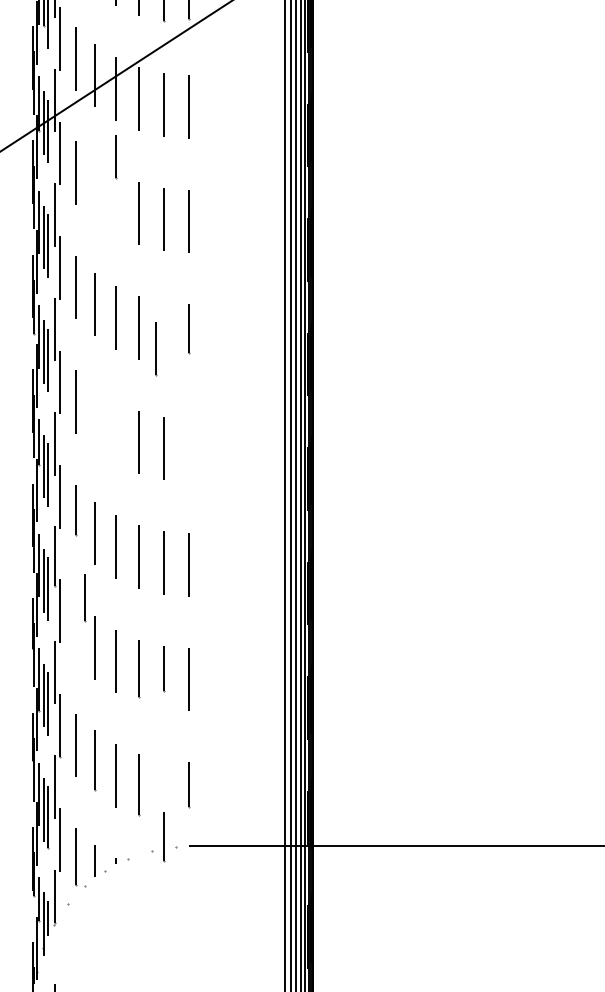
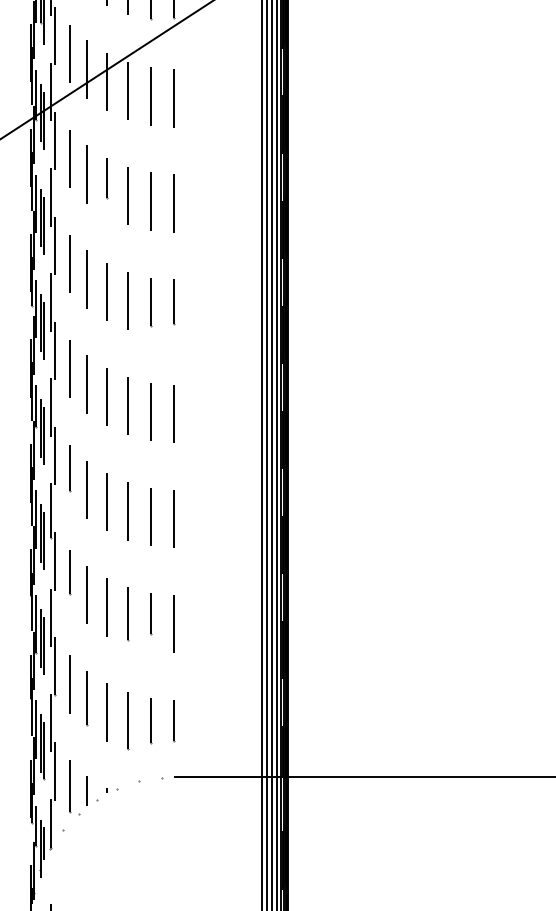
line: (116, 157) -> (107, 178), moved
line: (95, 190) -> (87, 174), added
line: (157, 349) -> (151, 302), moved
line: (95, 418) -> (87, 384), added
line: (115, 431) -> (106, 396), added
line: (188, 450) -> (173, 413), added
line: (85, 598) -> (70, 572), moved
line: (164, 837) -> (151, 721), moved

